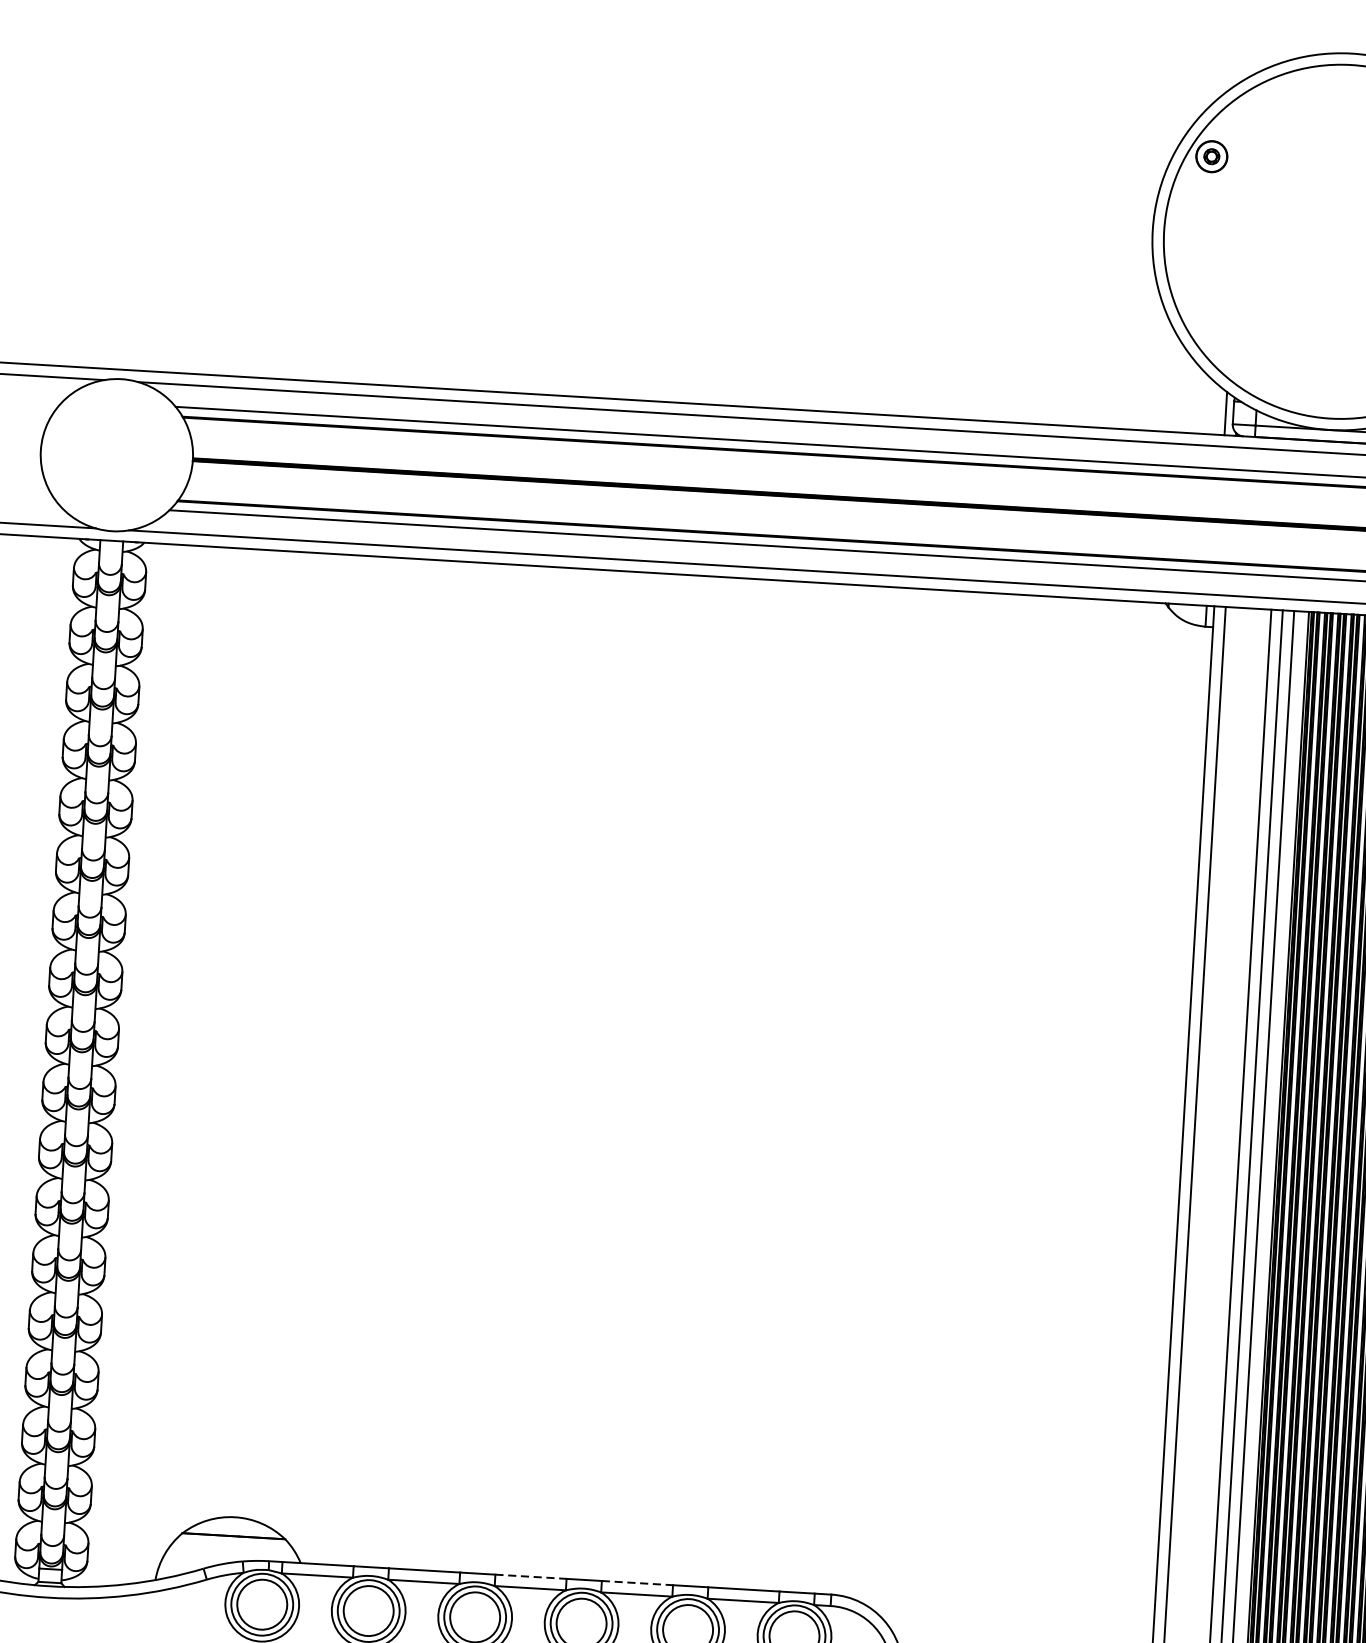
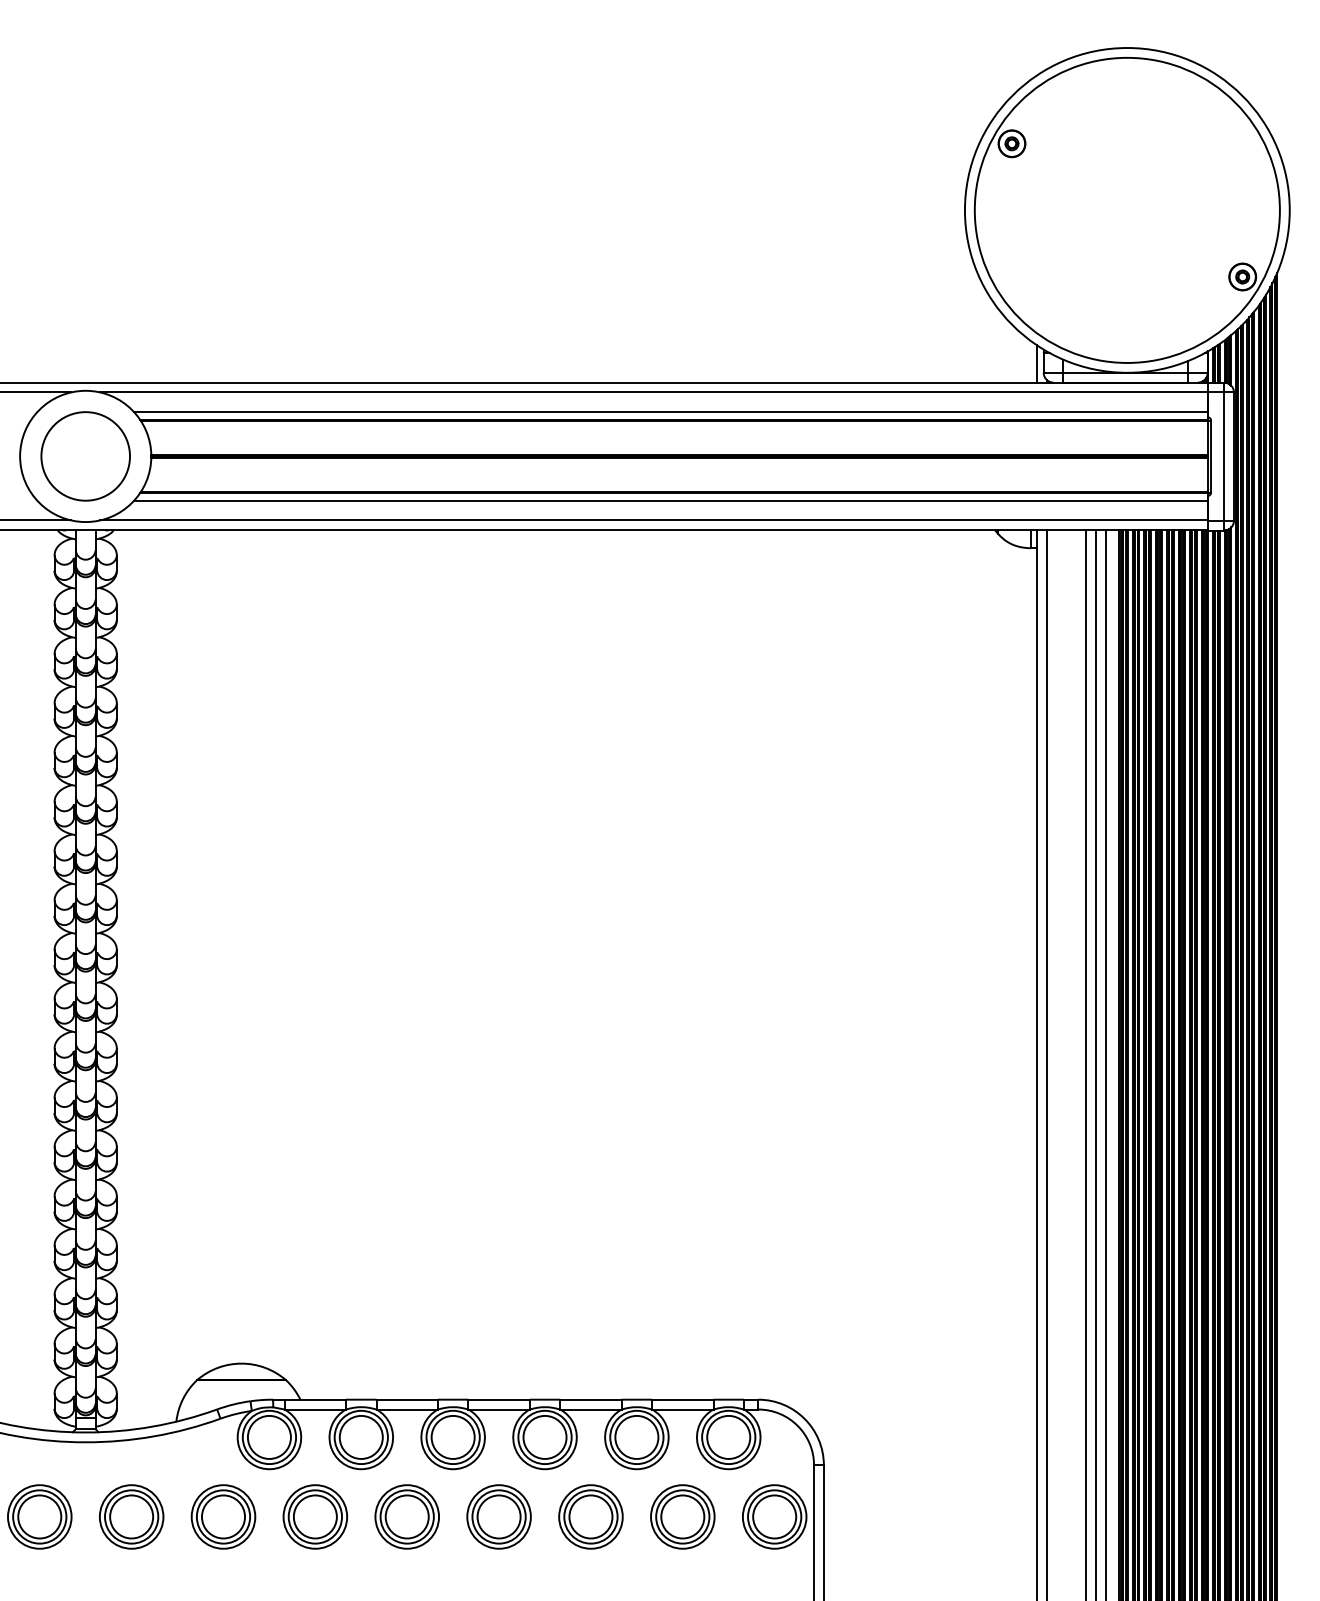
circle: (116, 455) -> (85, 456), added
line: (531, 1576) -> (499, 1399), dashed -> solid
line: (636, 1582) -> (590, 1399), dashed -> solid

